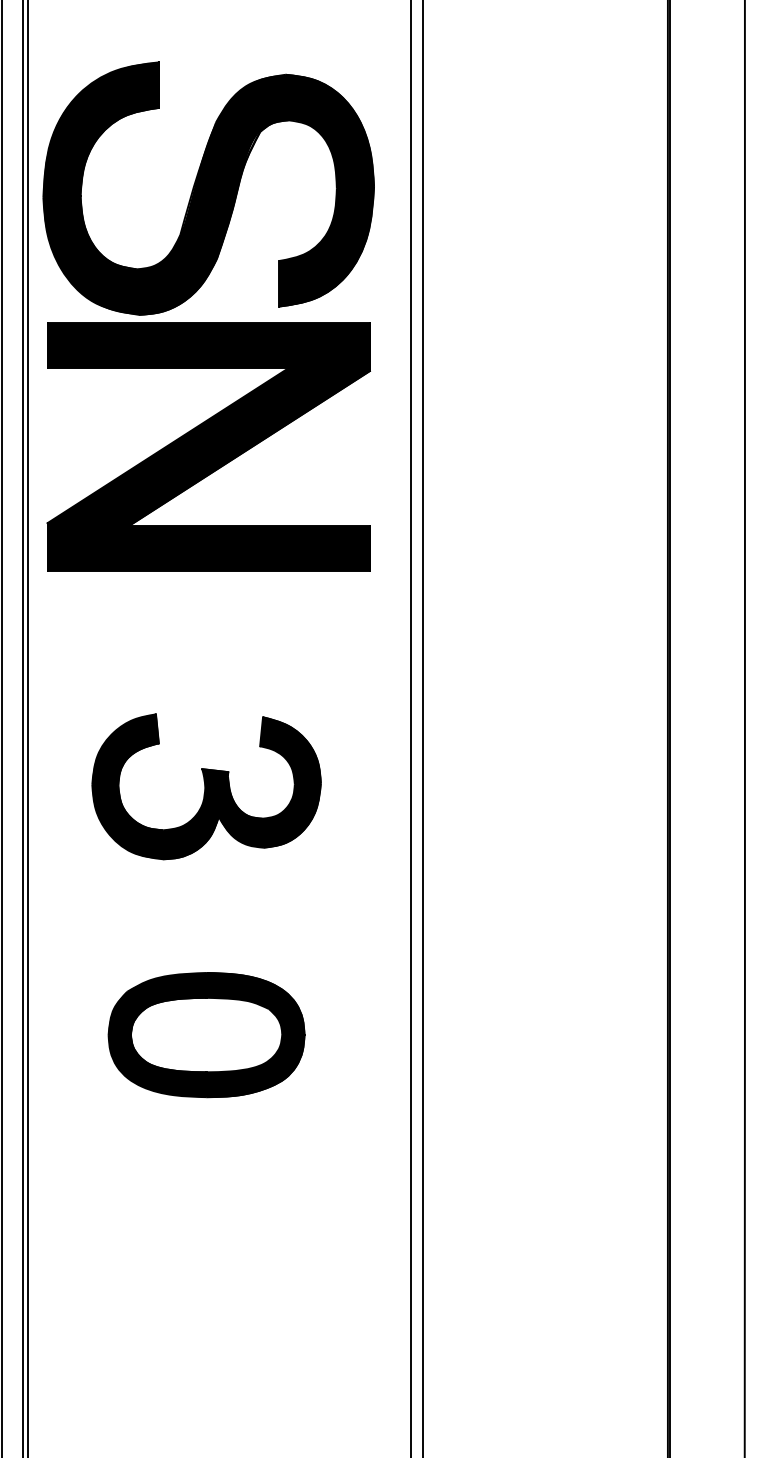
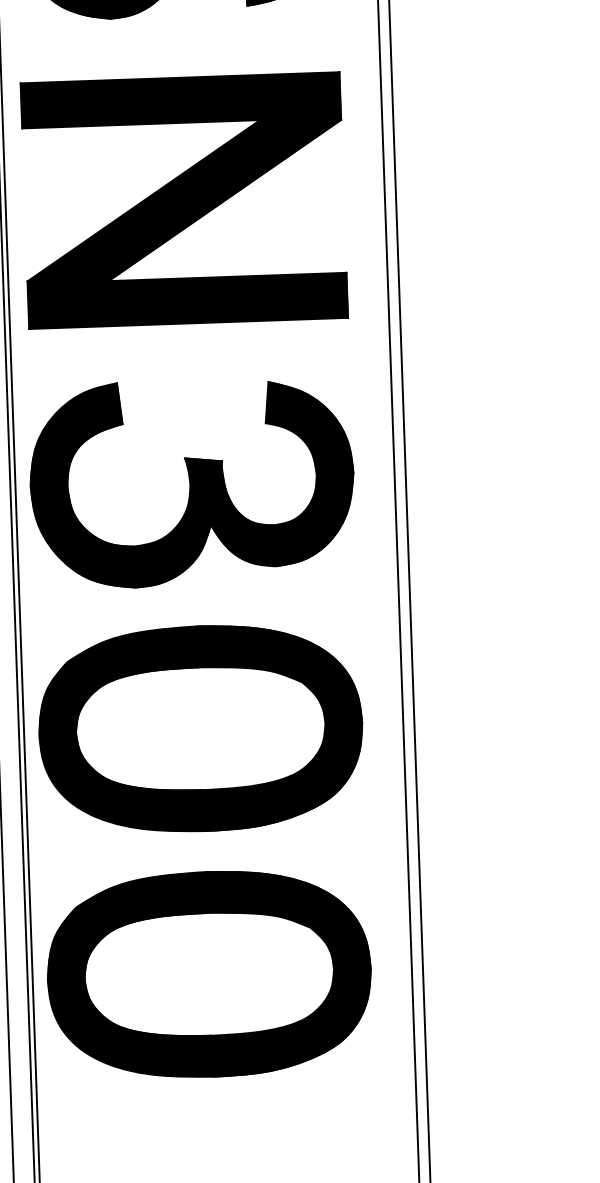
part: (208, 446) -> (184, 200), moved
part: (206, 786) -> (191, 482), size x1.43
part: (206, 1034) -> (200, 728), size x1.67
part: (206, 1283) -> (209, 974), added

